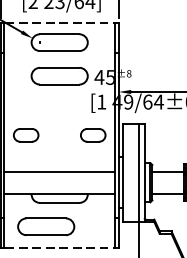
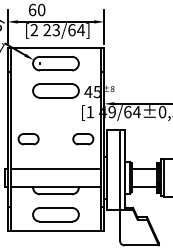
line: (60, 22) -> (56, 47), dashed -> solid
part: (45, 226) -> (55, 214), moved
line: (60, 247) -> (56, 230), dashed -> solid

